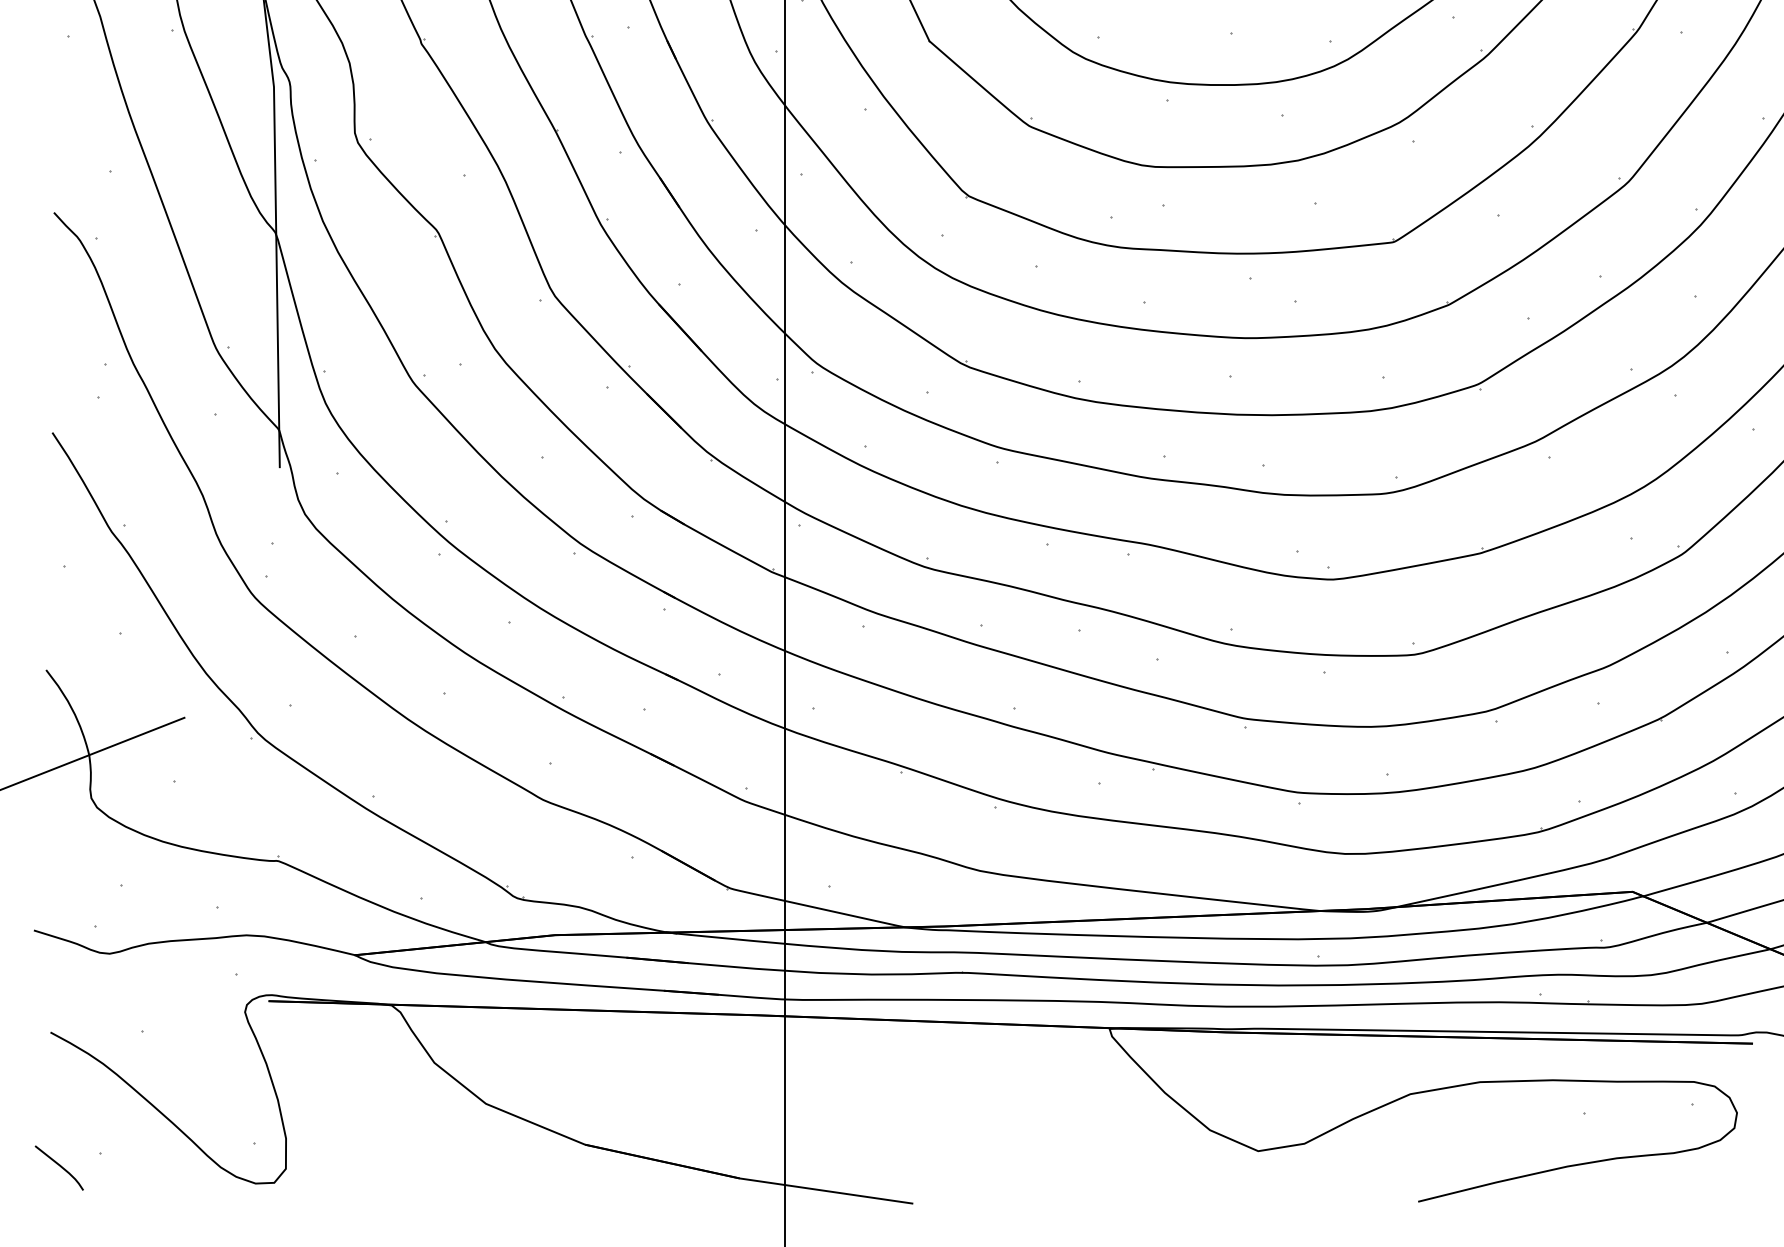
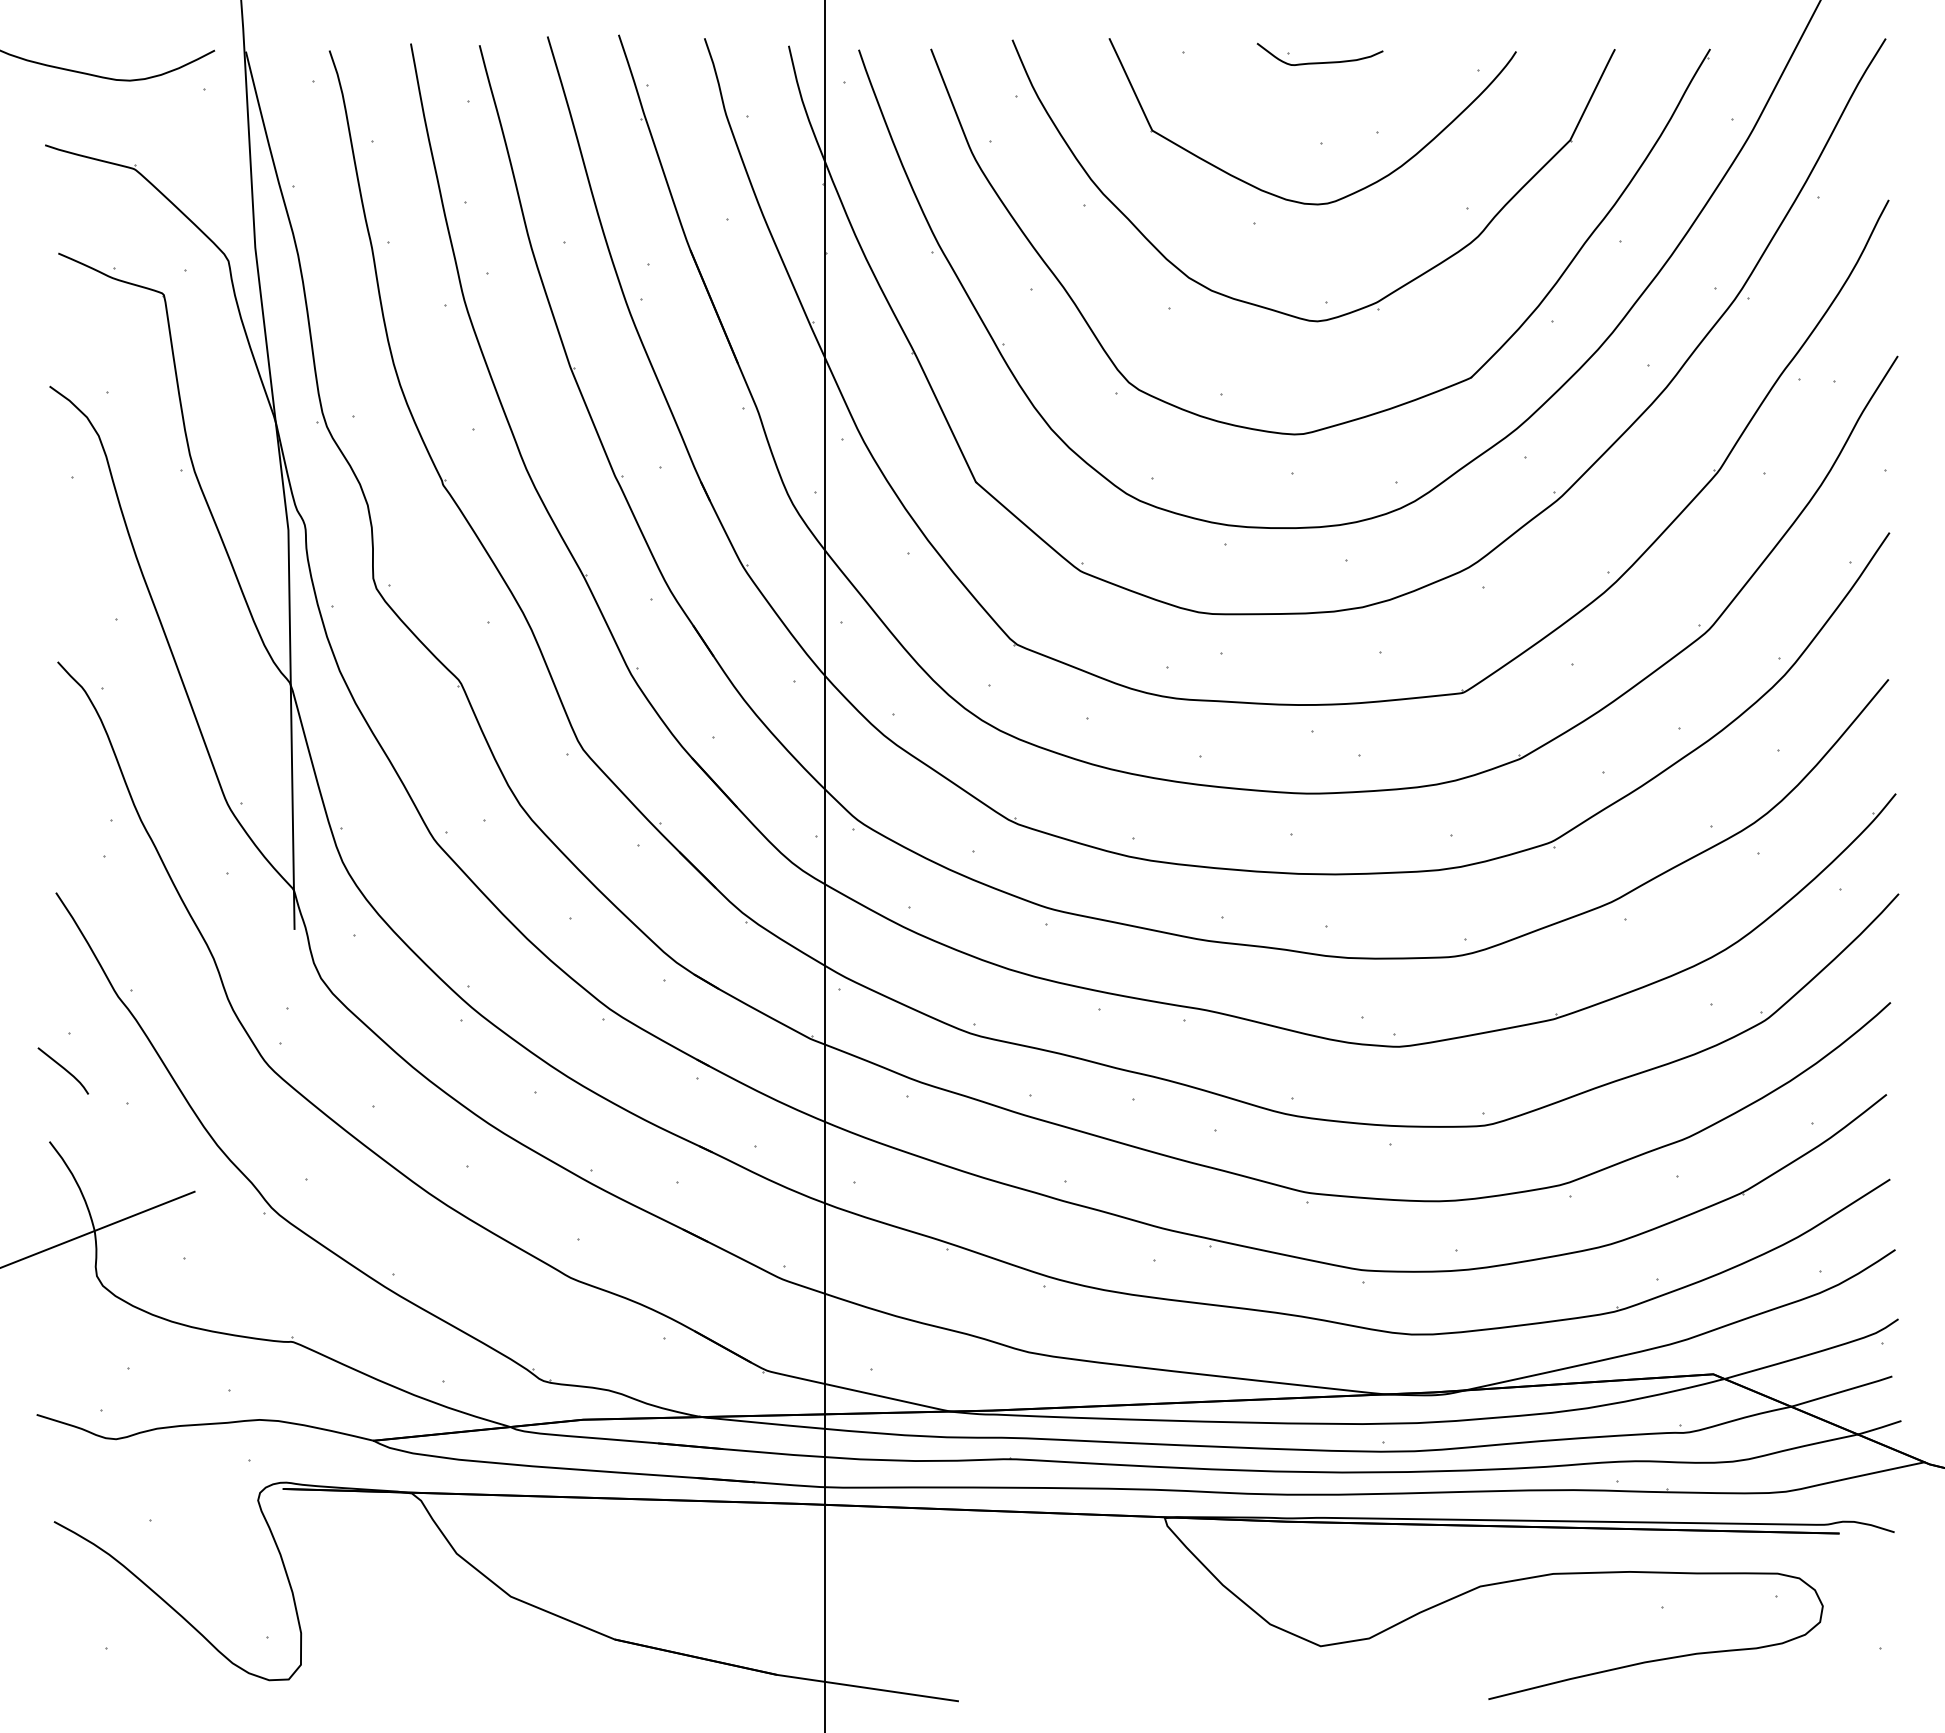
curve: (59, 1166) -> (63, 1069), moved

